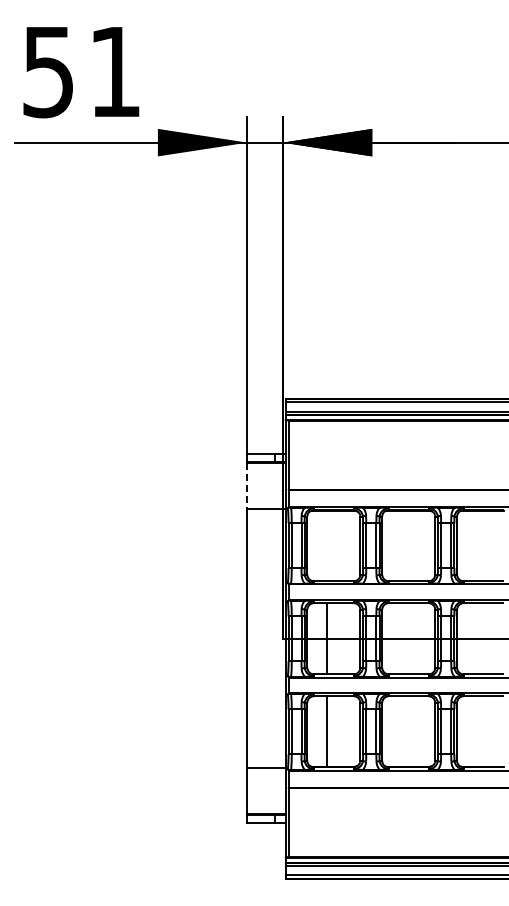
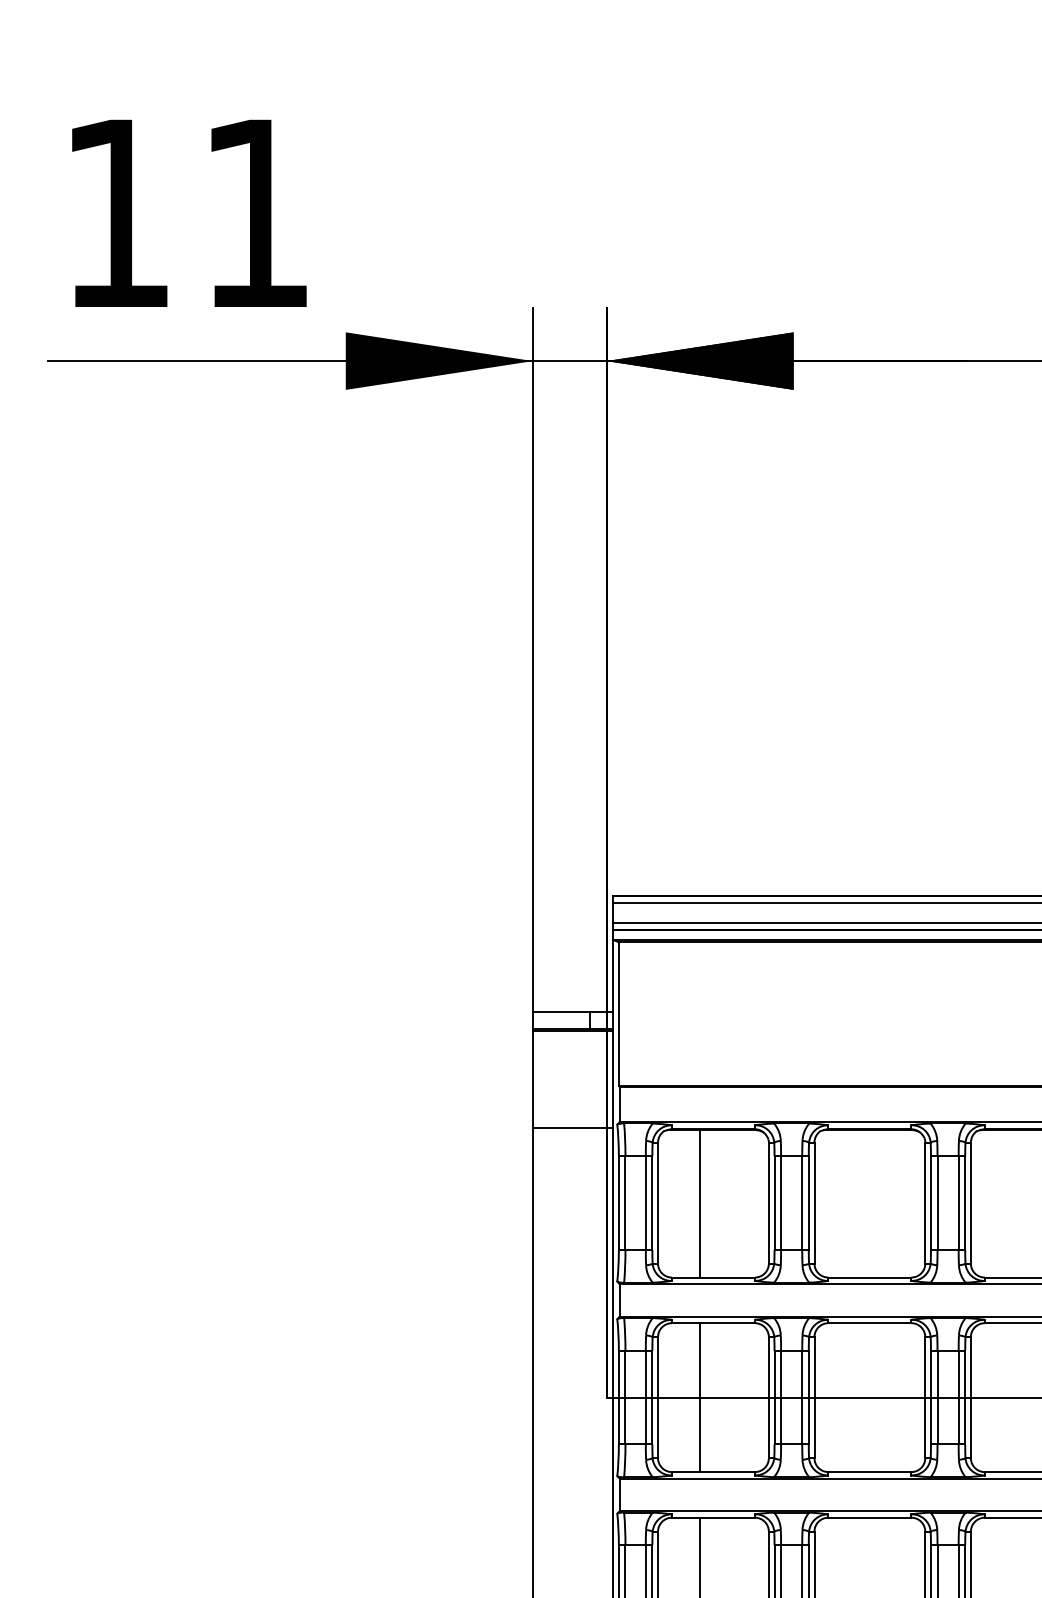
text: (47, 72) -> (115, 214), 51 -> 11
line: (247, 486) -> (532, 1079), dashed -> solid
line: (327, 545) -> (700, 1202), added

